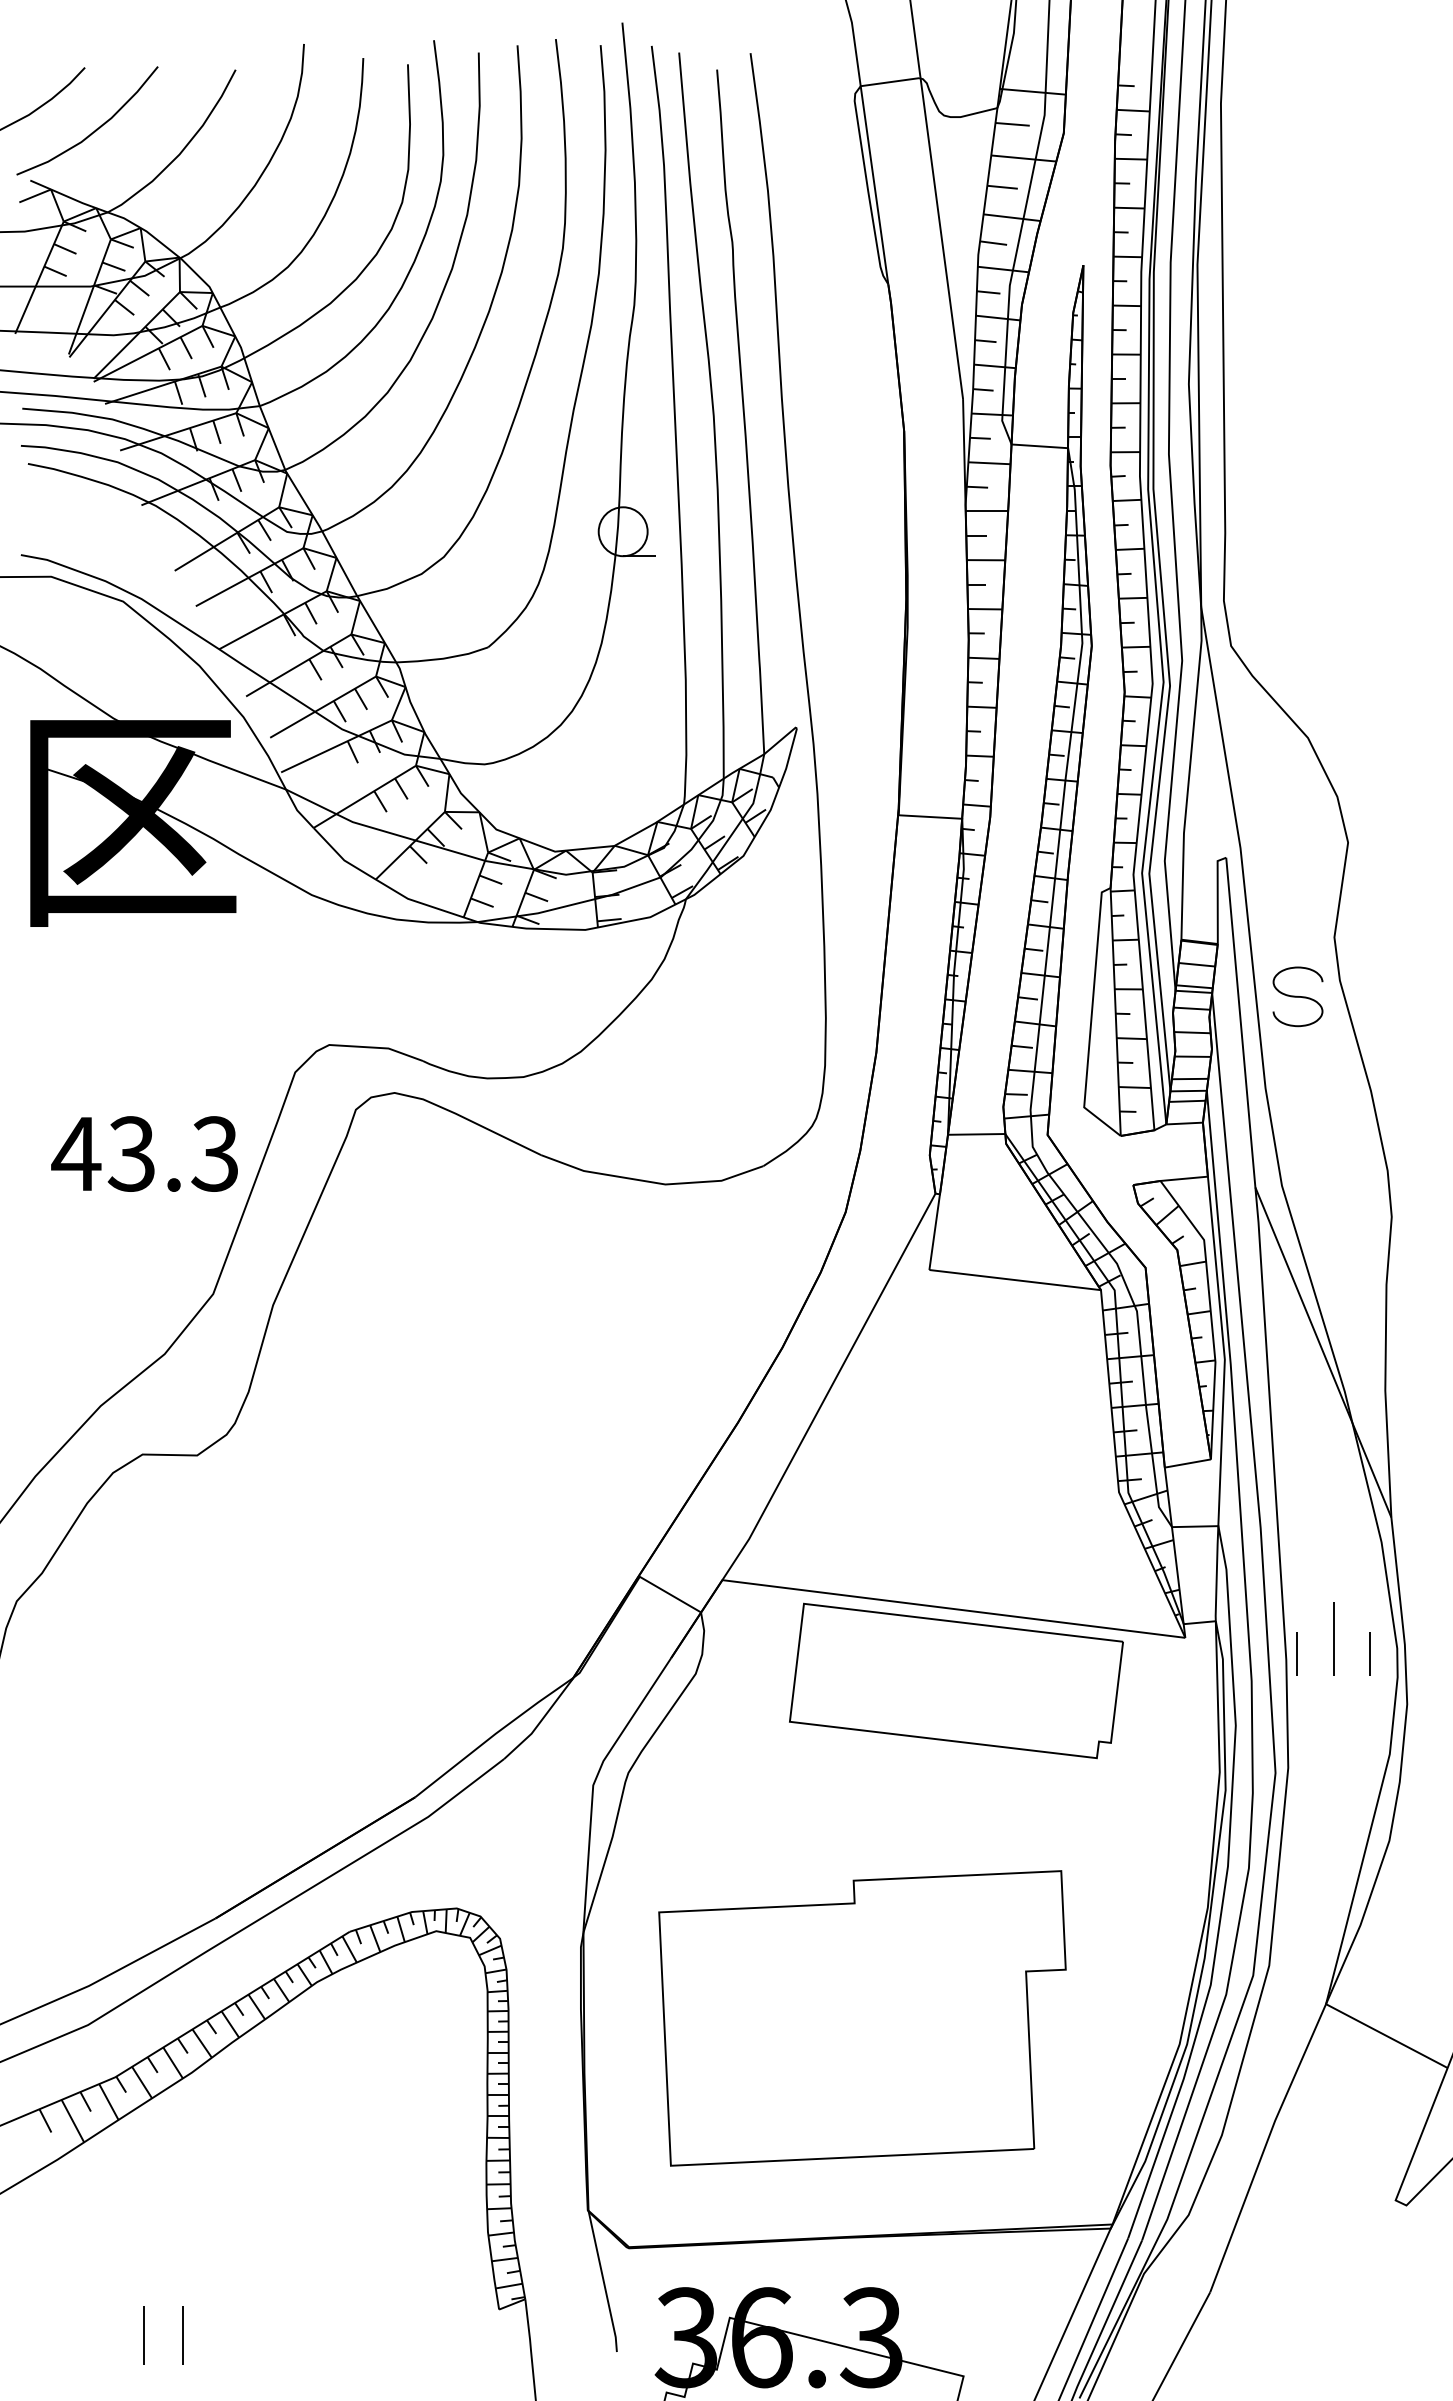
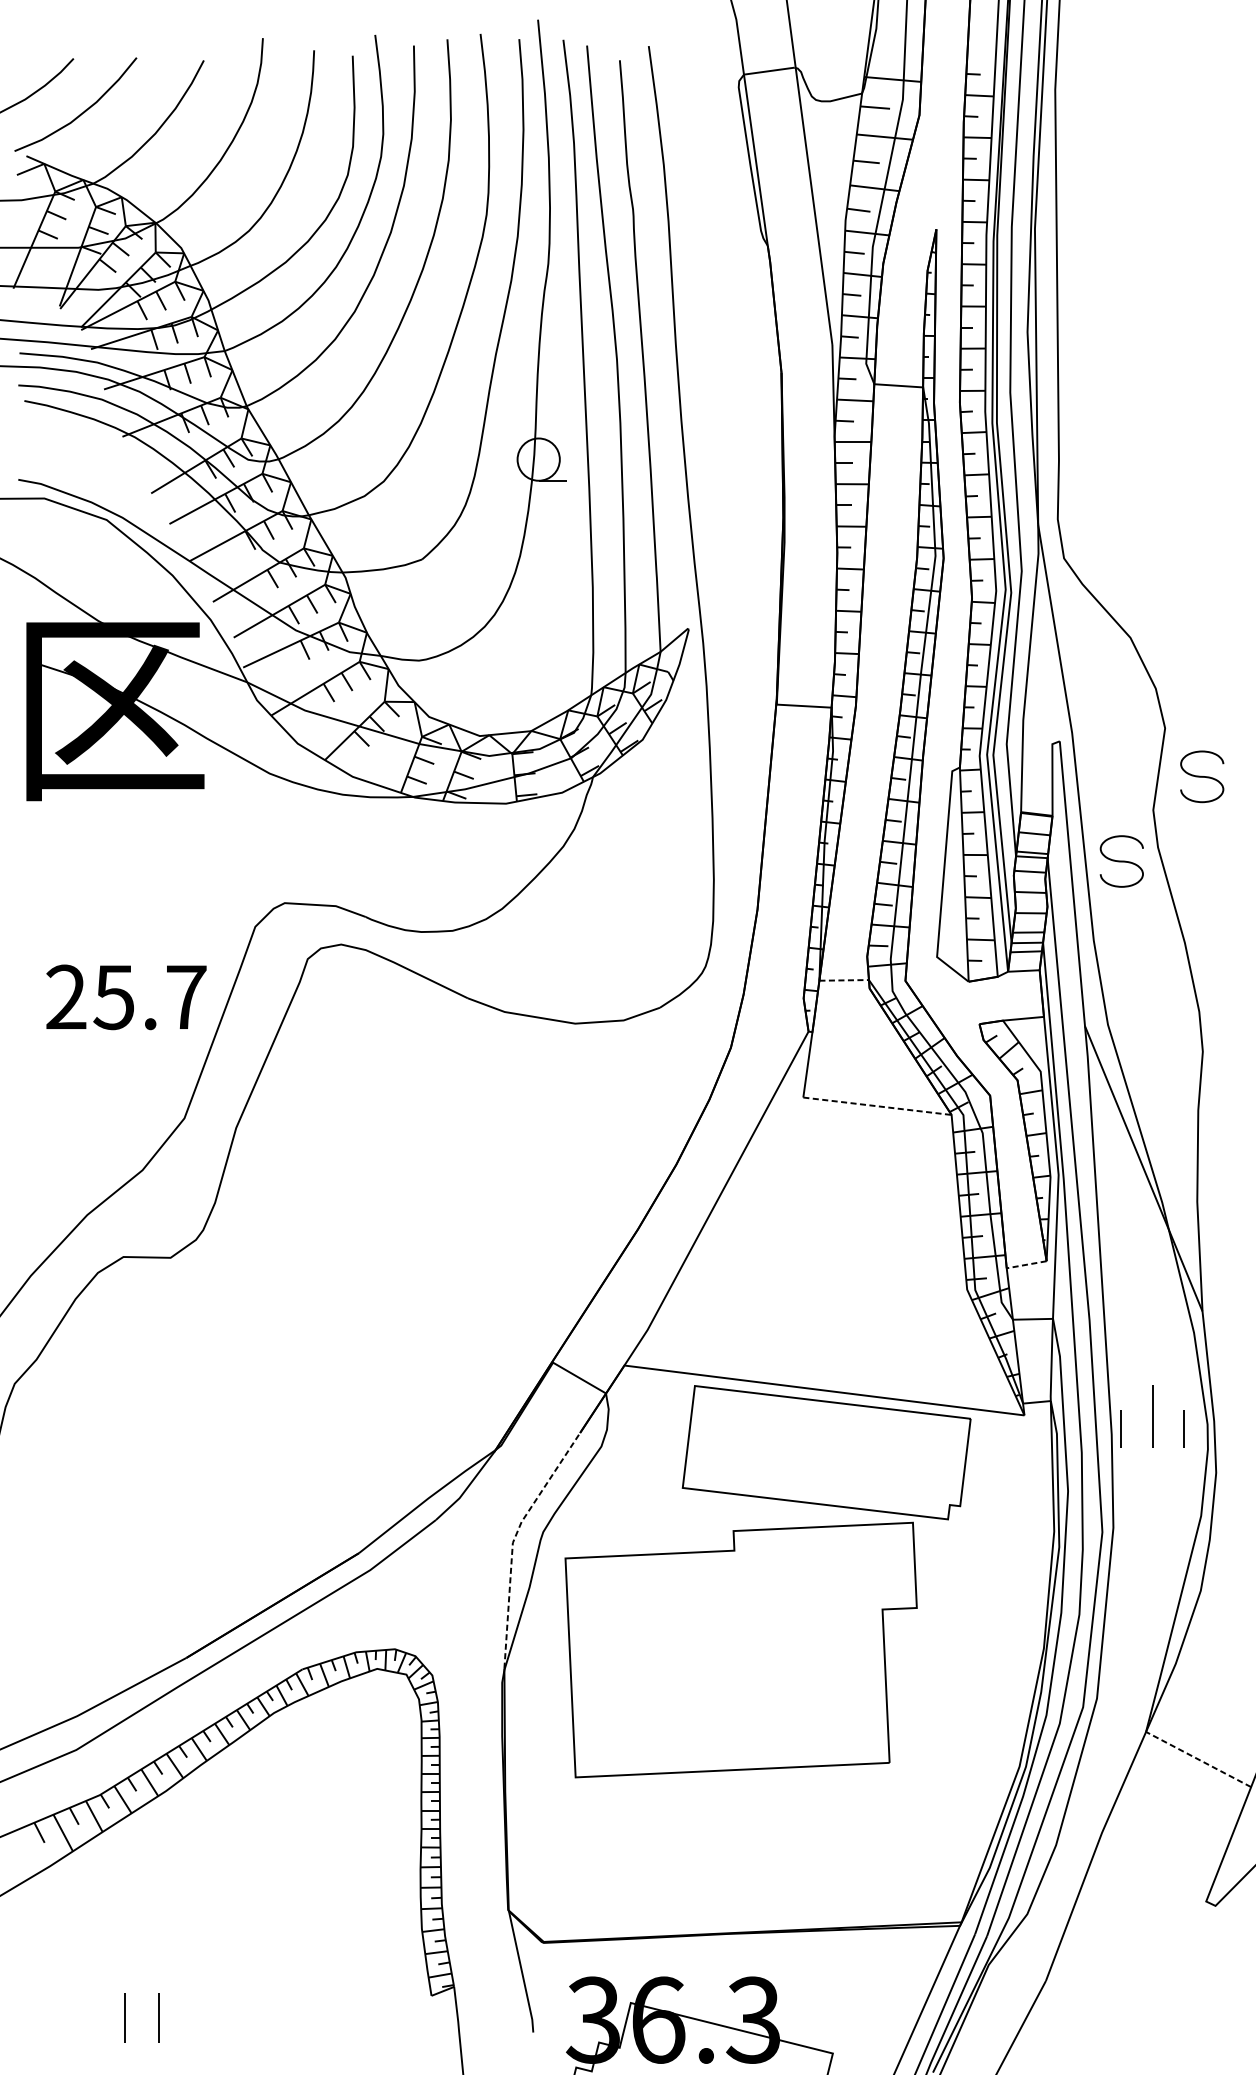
part: (1390, 898) -> (1201, 776), added
line: (976, 1134) -> (844, 980), solid -> dashed
text: (144, 1153) -> (125, 996), 43.3 -> 25.7
line: (1015, 1280) -> (877, 1106), solid -> dashed
line: (1187, 1463) -> (1026, 1264), solid -> dashed
line: (594, 1782) -> (513, 1540), solid -> dashed
part: (862, 2018) -> (741, 1650), moved
line: (1386, 2036) -> (1198, 1759), solid -> dashed

